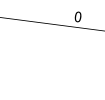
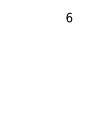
text: (78, 15) -> (69, 16), 0 -> 6

